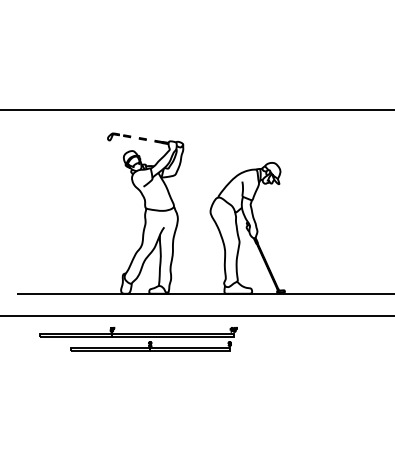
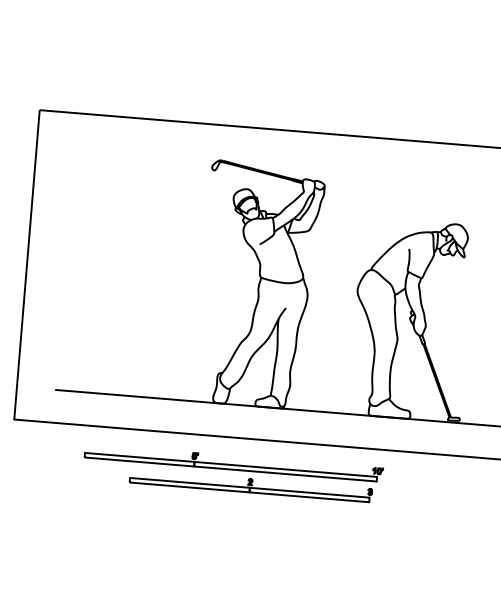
line: (119, 135) -> (229, 164), dashed -> solid

